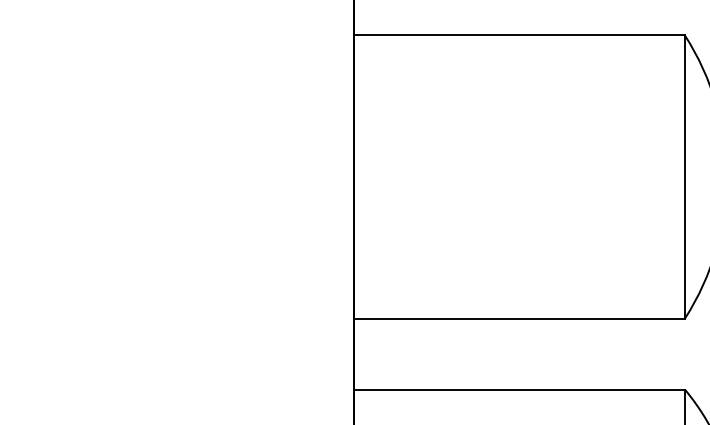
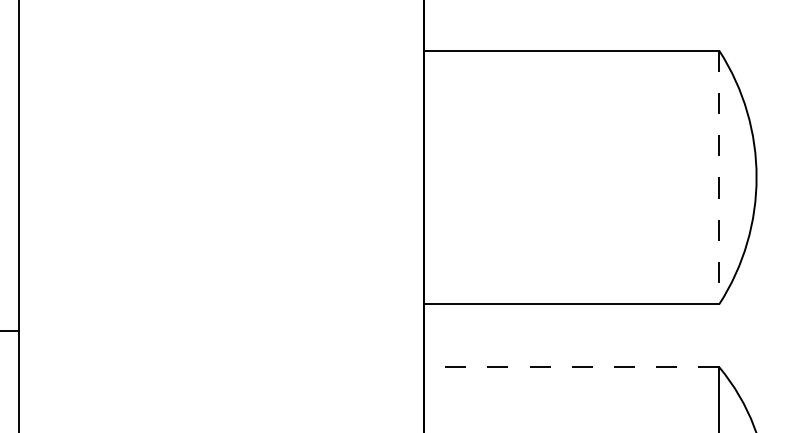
line: (685, 177) -> (719, 177), solid -> dashed
line: (519, 389) -> (571, 367), solid -> dashed

